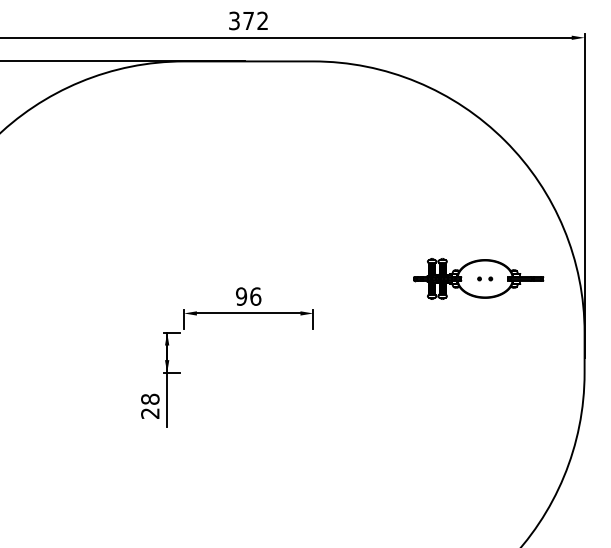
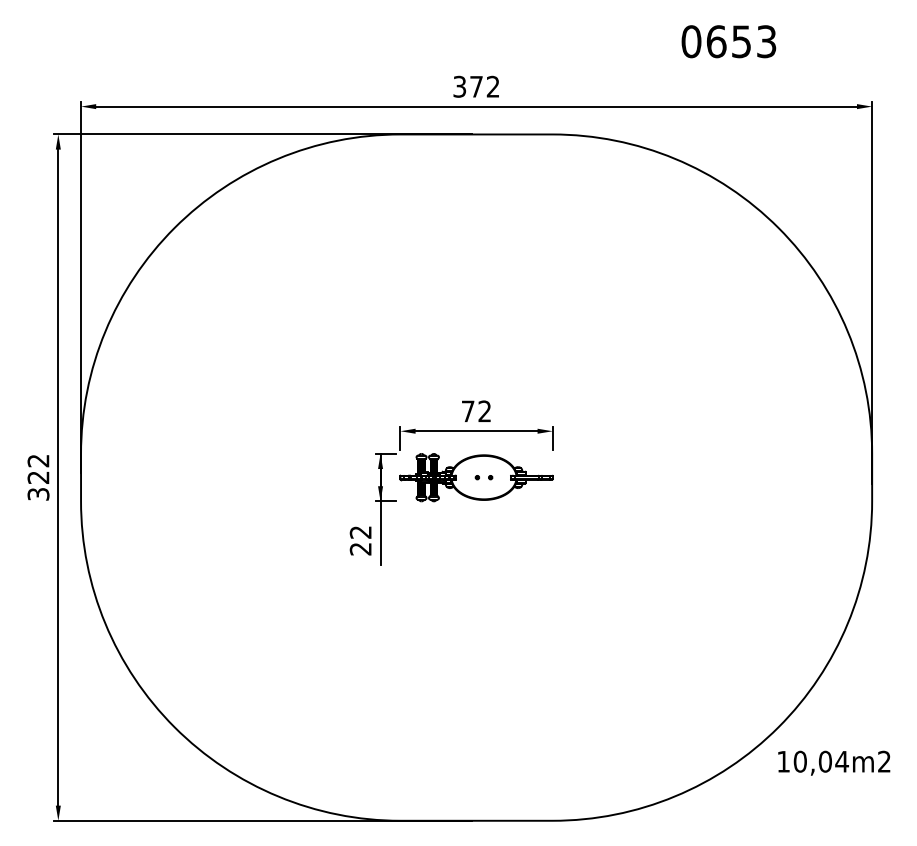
part: (478, 278) -> (476, 477), moved
text: (248, 296) -> (476, 411), 96 -> 72
text: (150, 398) -> (360, 531), 28 -> 22

